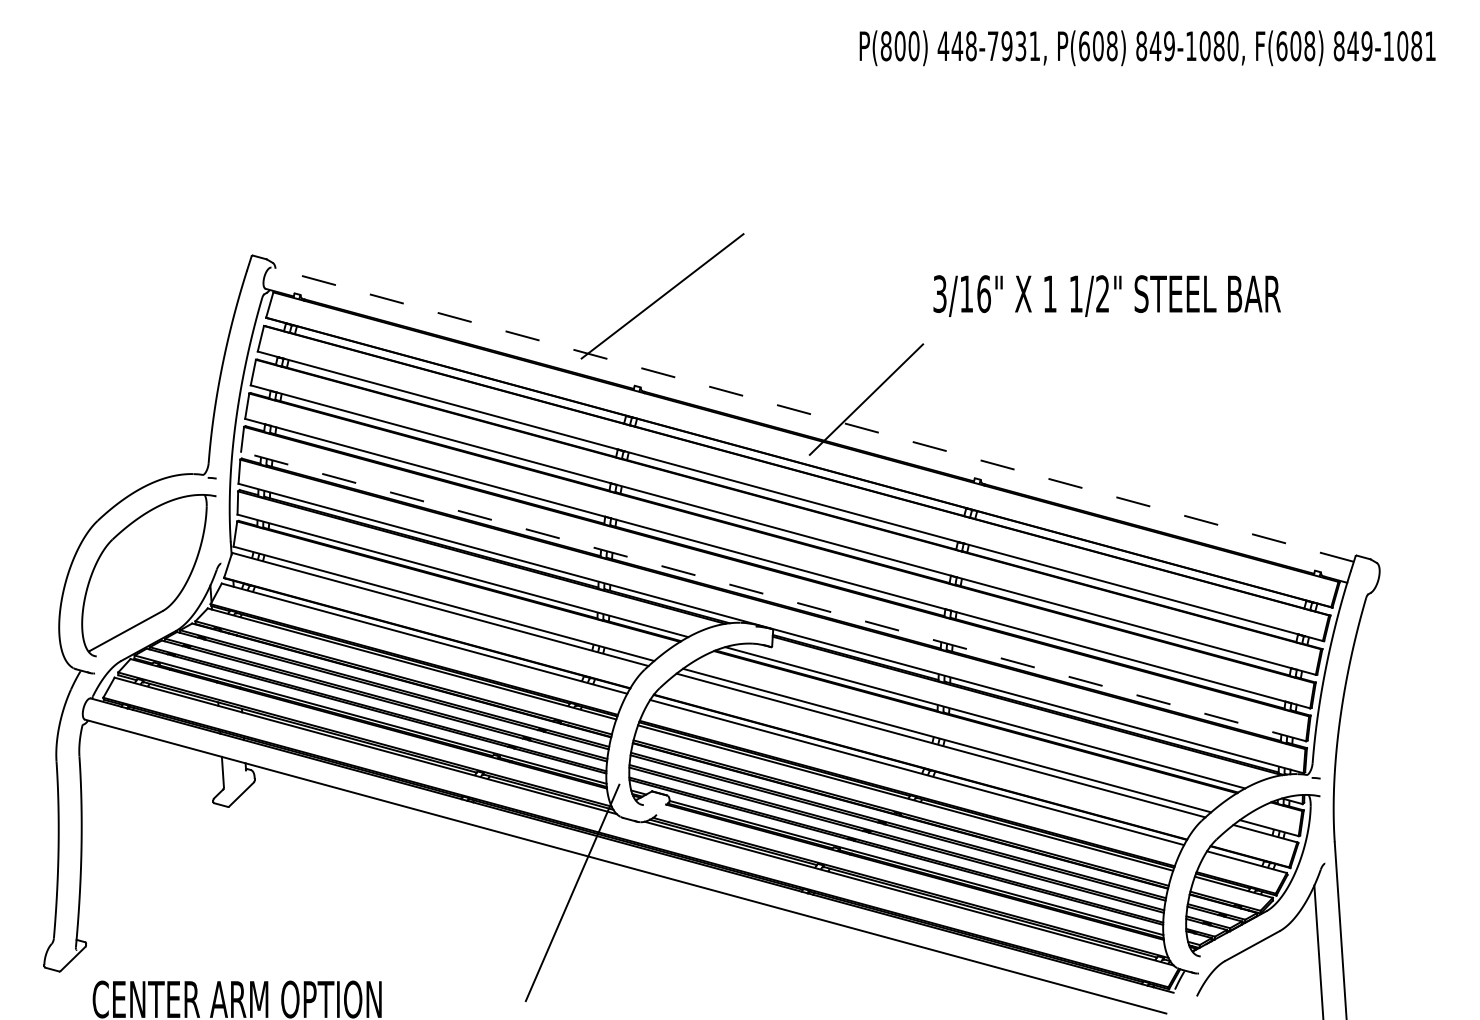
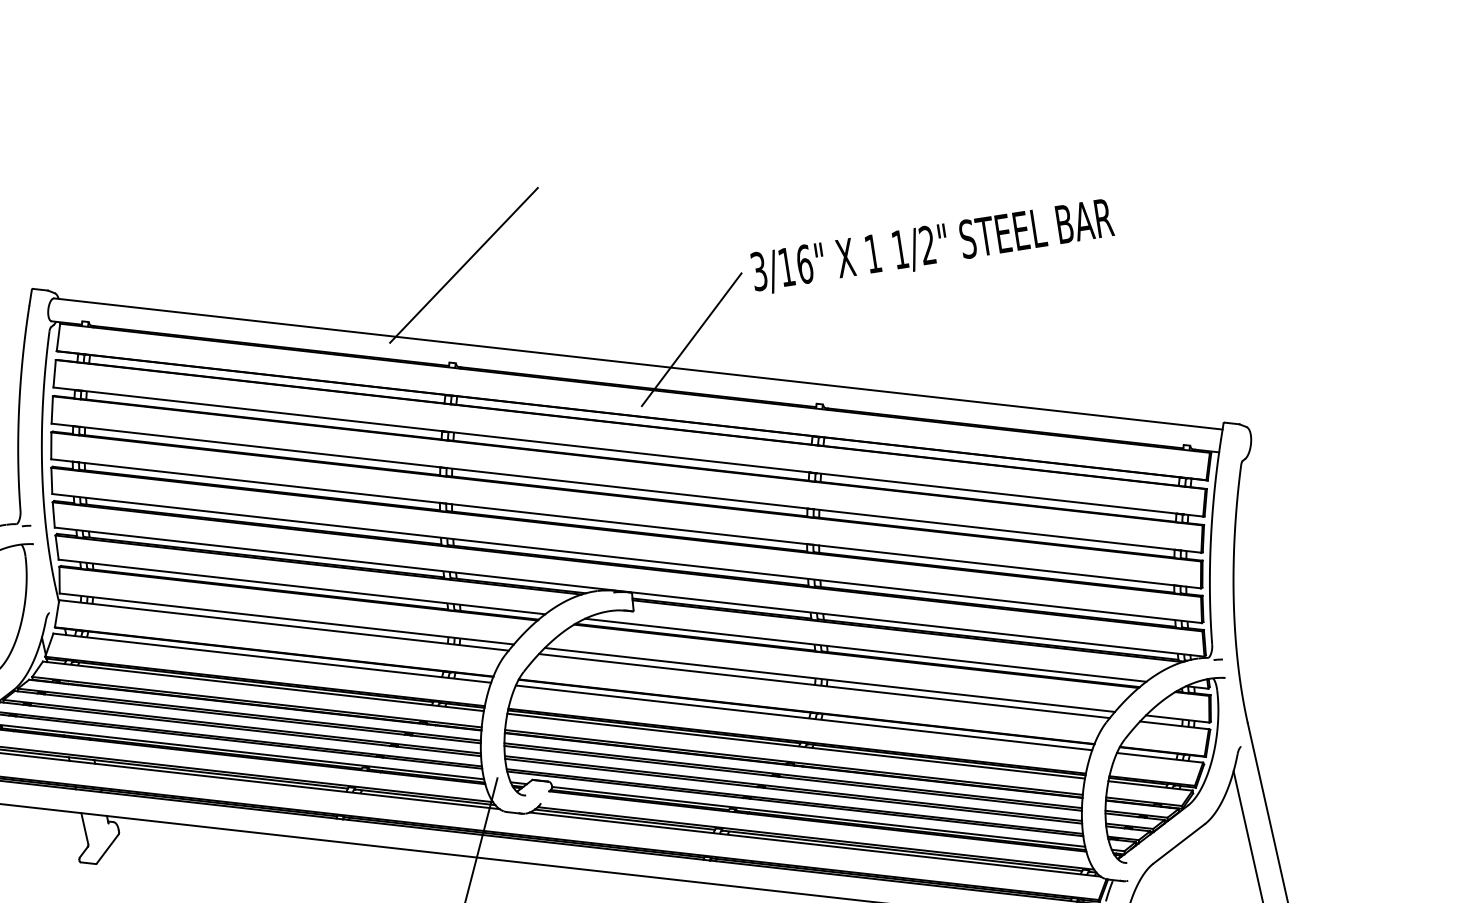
text: (1106, 295) -> (931, 246), moved
line: (812, 414) -> (638, 363), dashed -> solid
line: (773, 596) -> (626, 558), dashed -> solid

